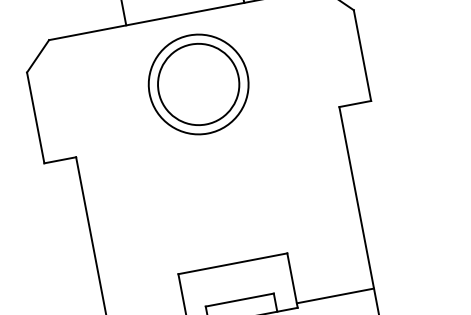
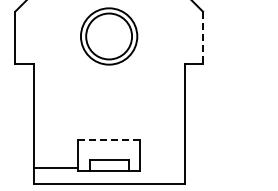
line: (363, 56) -> (203, 38), solid -> dashed
line: (233, 263) -> (109, 139), solid -> dashed
line: (335, 296) -> (162, 168), removed

